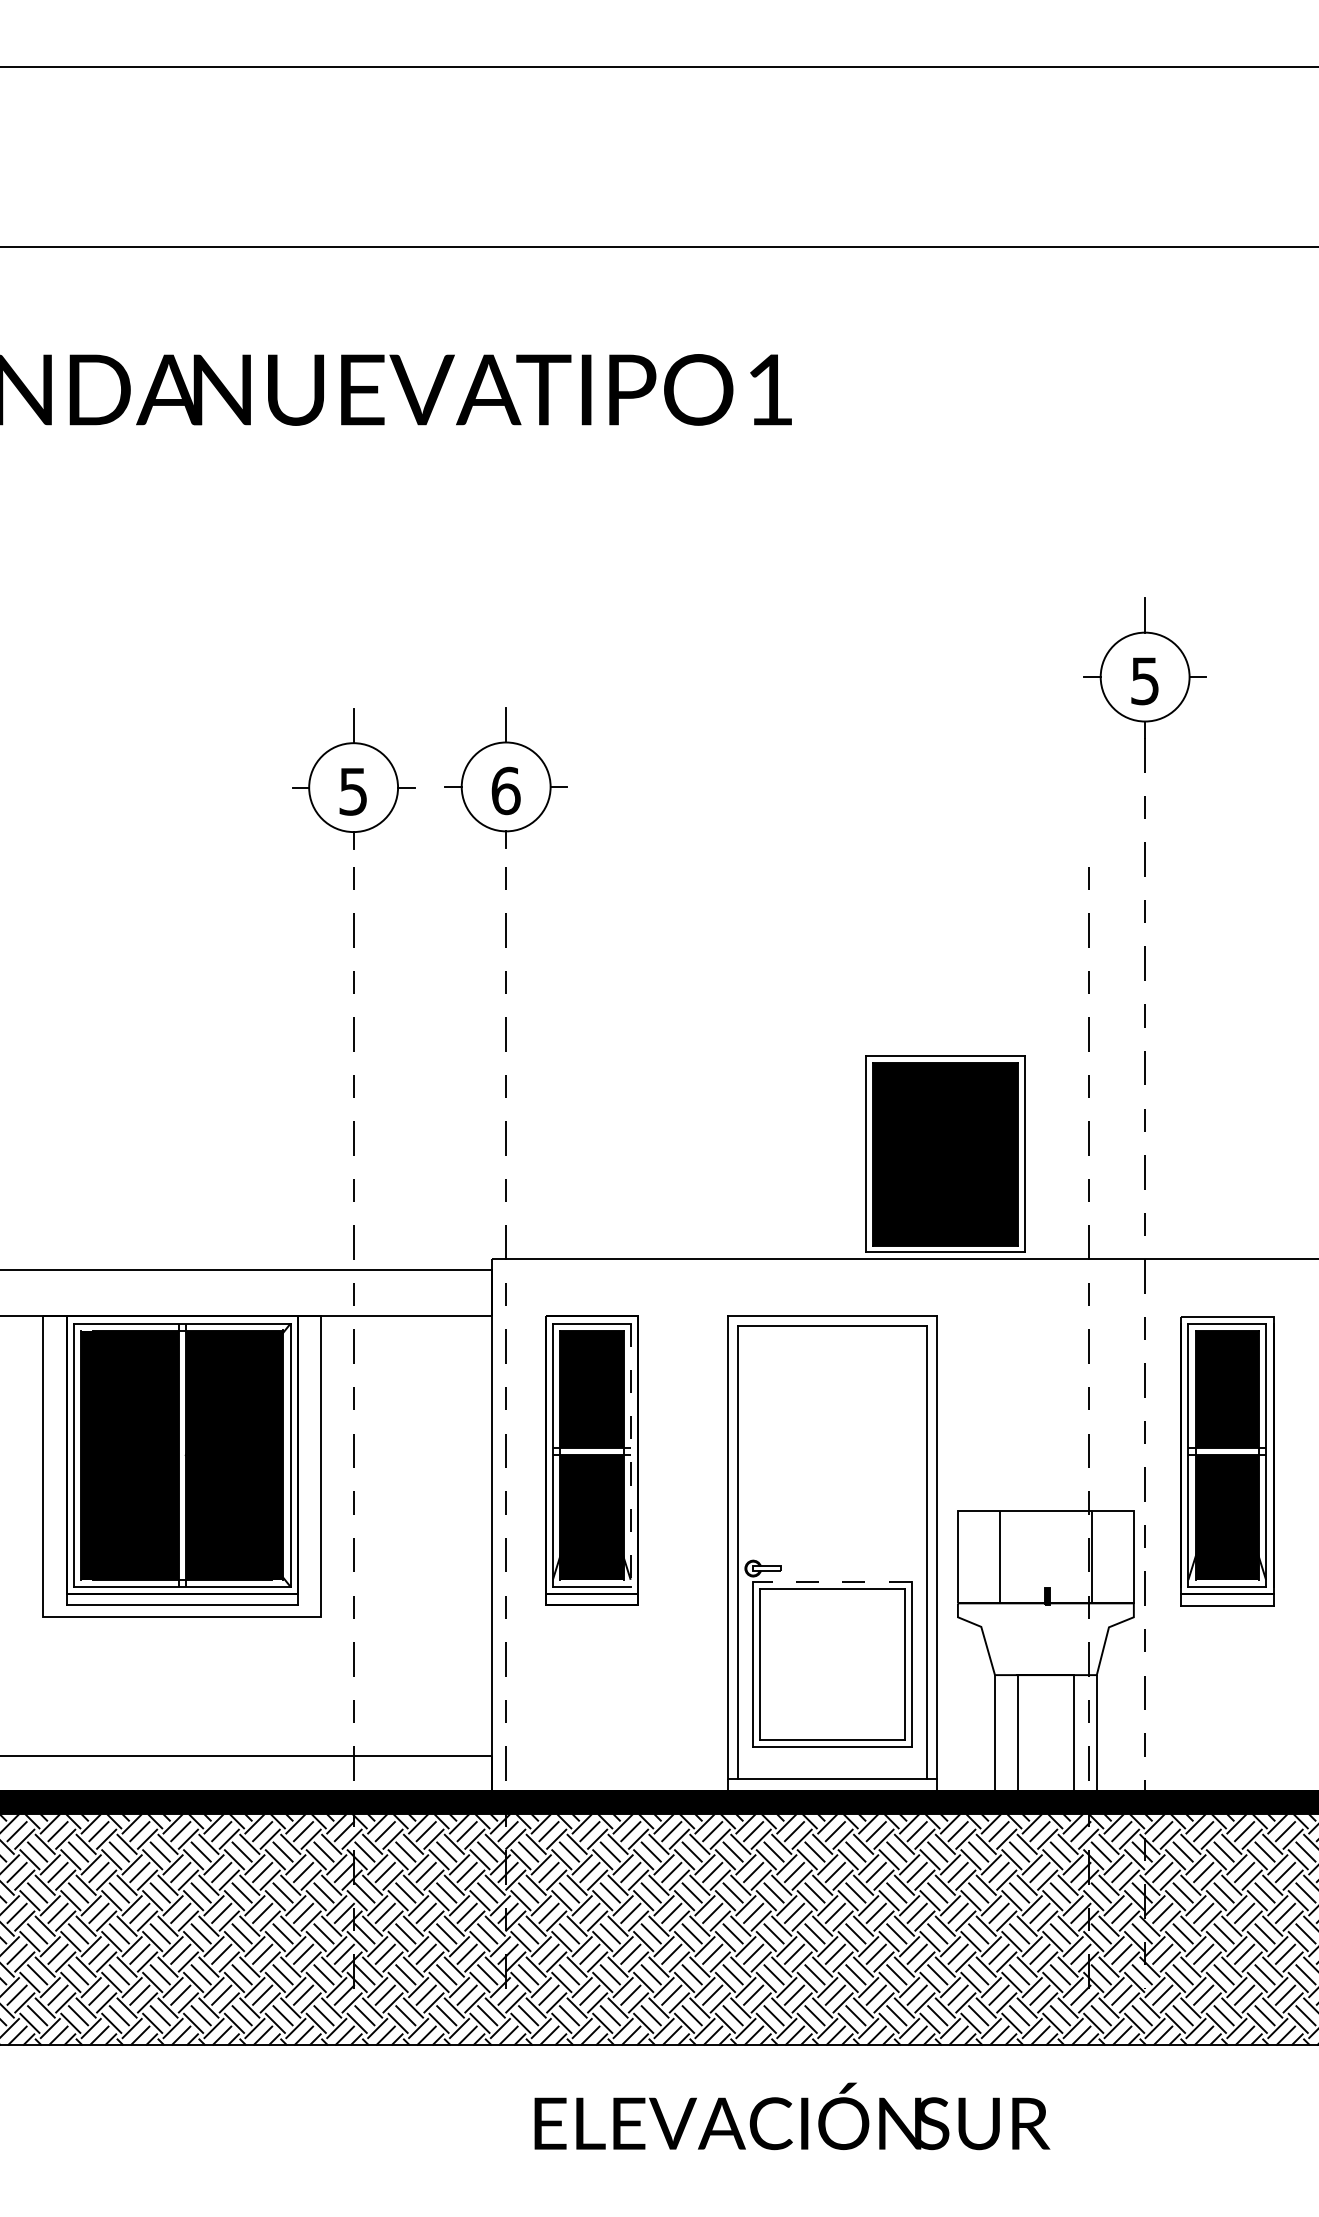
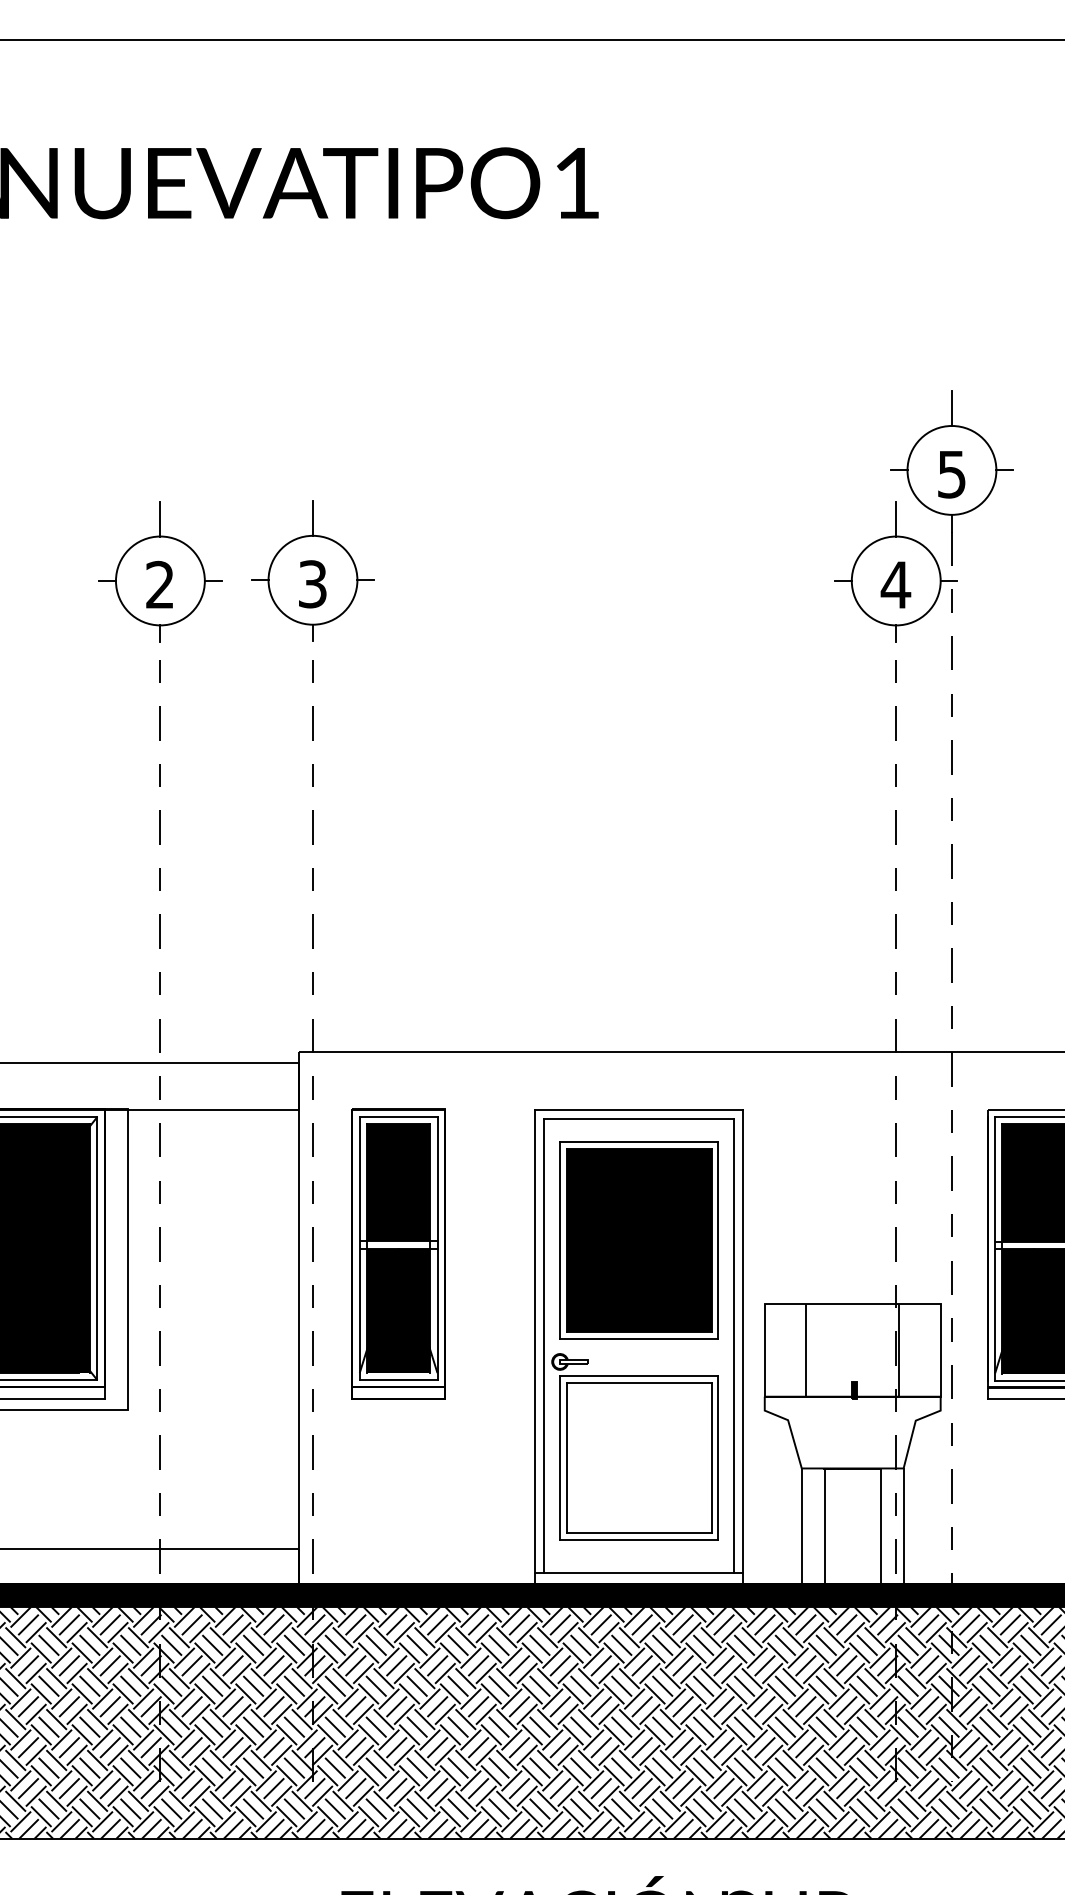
part: (1089, 778) -> (896, 571), added
text: (505, 790) -> (312, 583), 6 -> 3
text: (352, 791) -> (159, 584), 5 -> 2
part: (945, 1153) -> (639, 1239), moved
line: (630, 1455) -> (437, 1248), dashed -> solid
line: (832, 1582) -> (639, 1375), dashed -> solid

